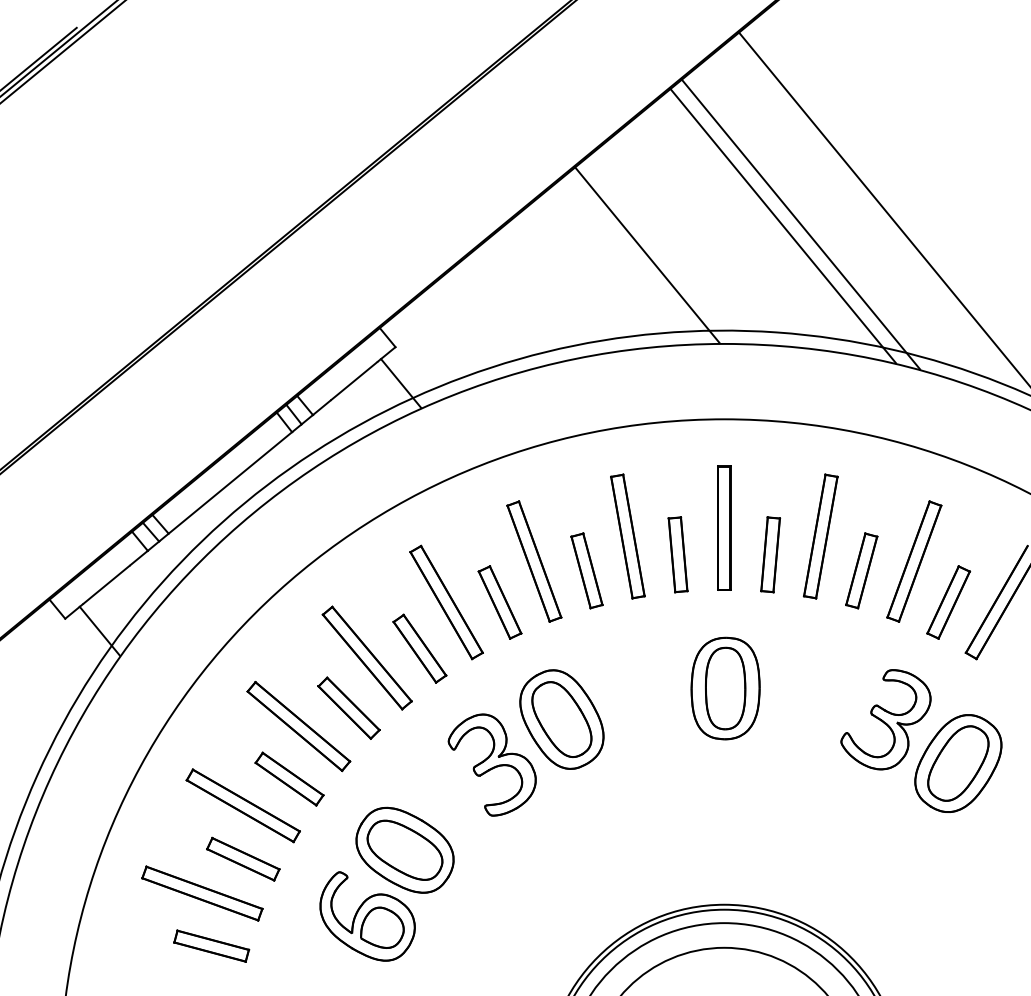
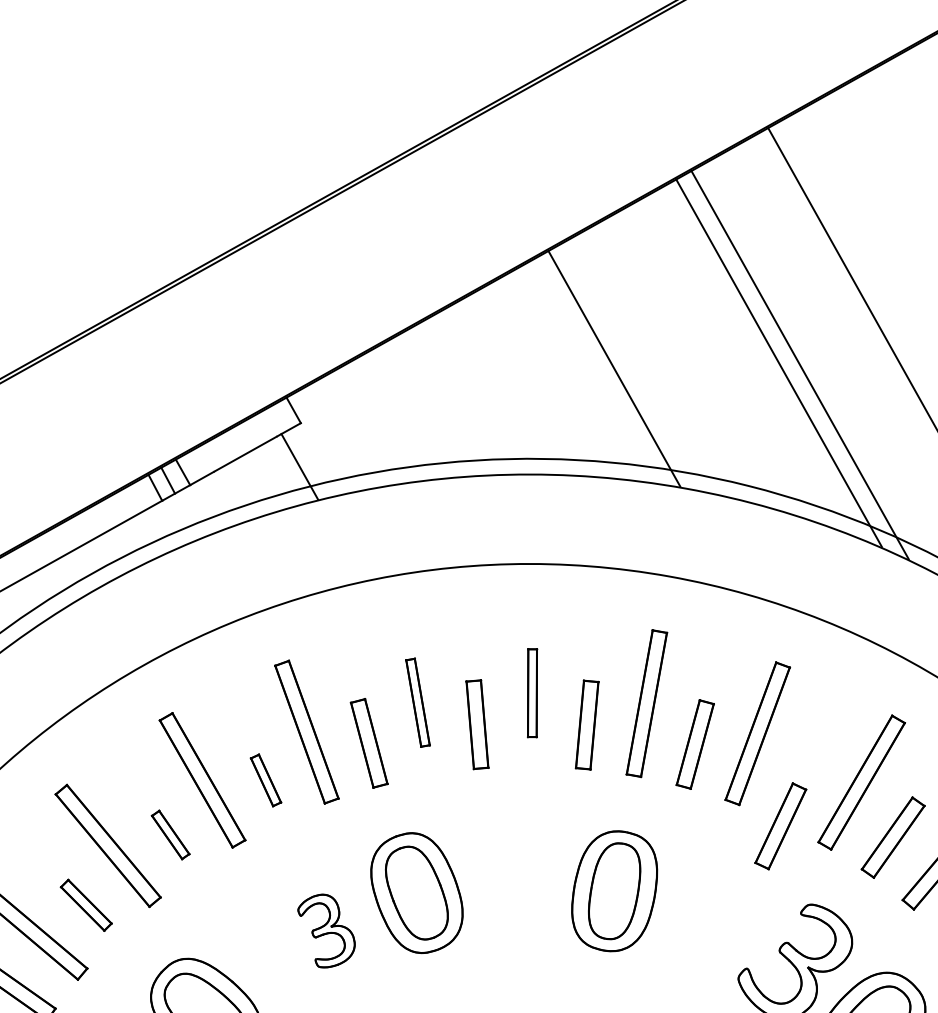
part: (627, 536) -> (532, 693), size x0.6
part: (534, 561) -> (418, 702), size x0.6
part: (861, 570) -> (780, 825), moved
part: (419, 648) -> (265, 780), size x0.6
part: (348, 707) -> (170, 834), size x0.6
part: (491, 764) -> (325, 930), size x0.6
part: (289, 778) -> (86, 904), size x0.7

